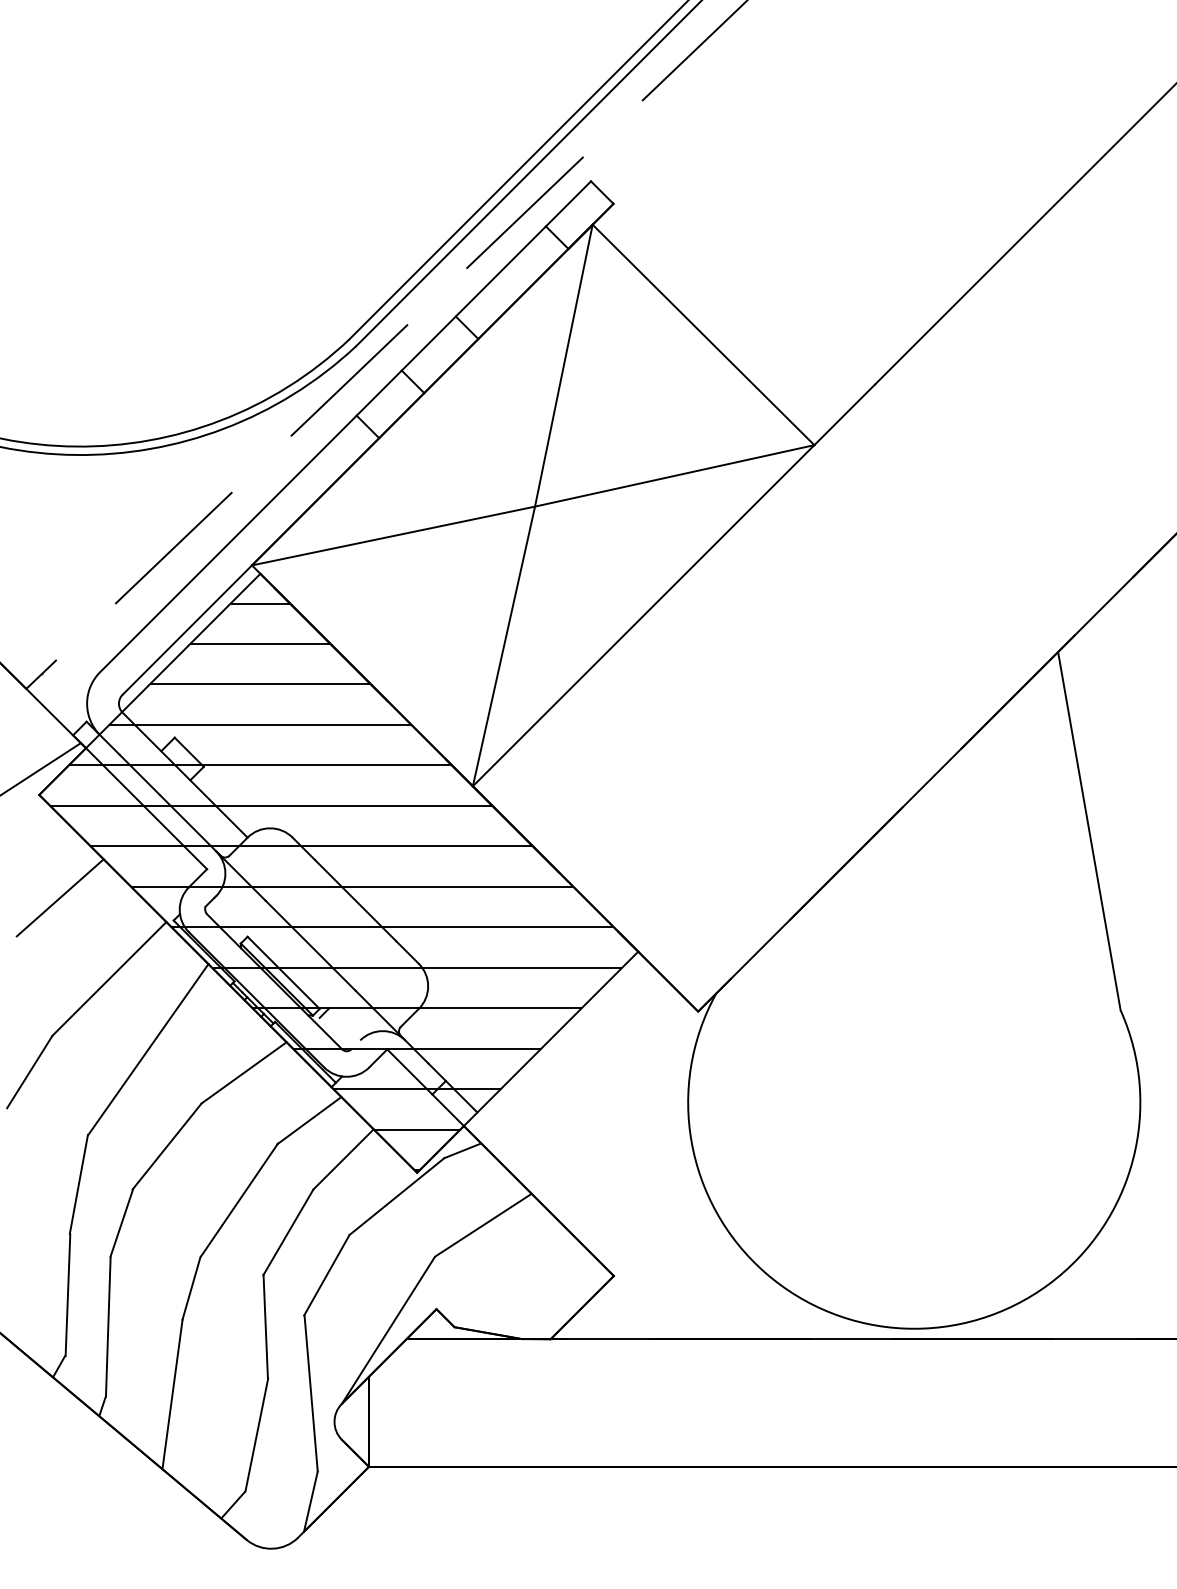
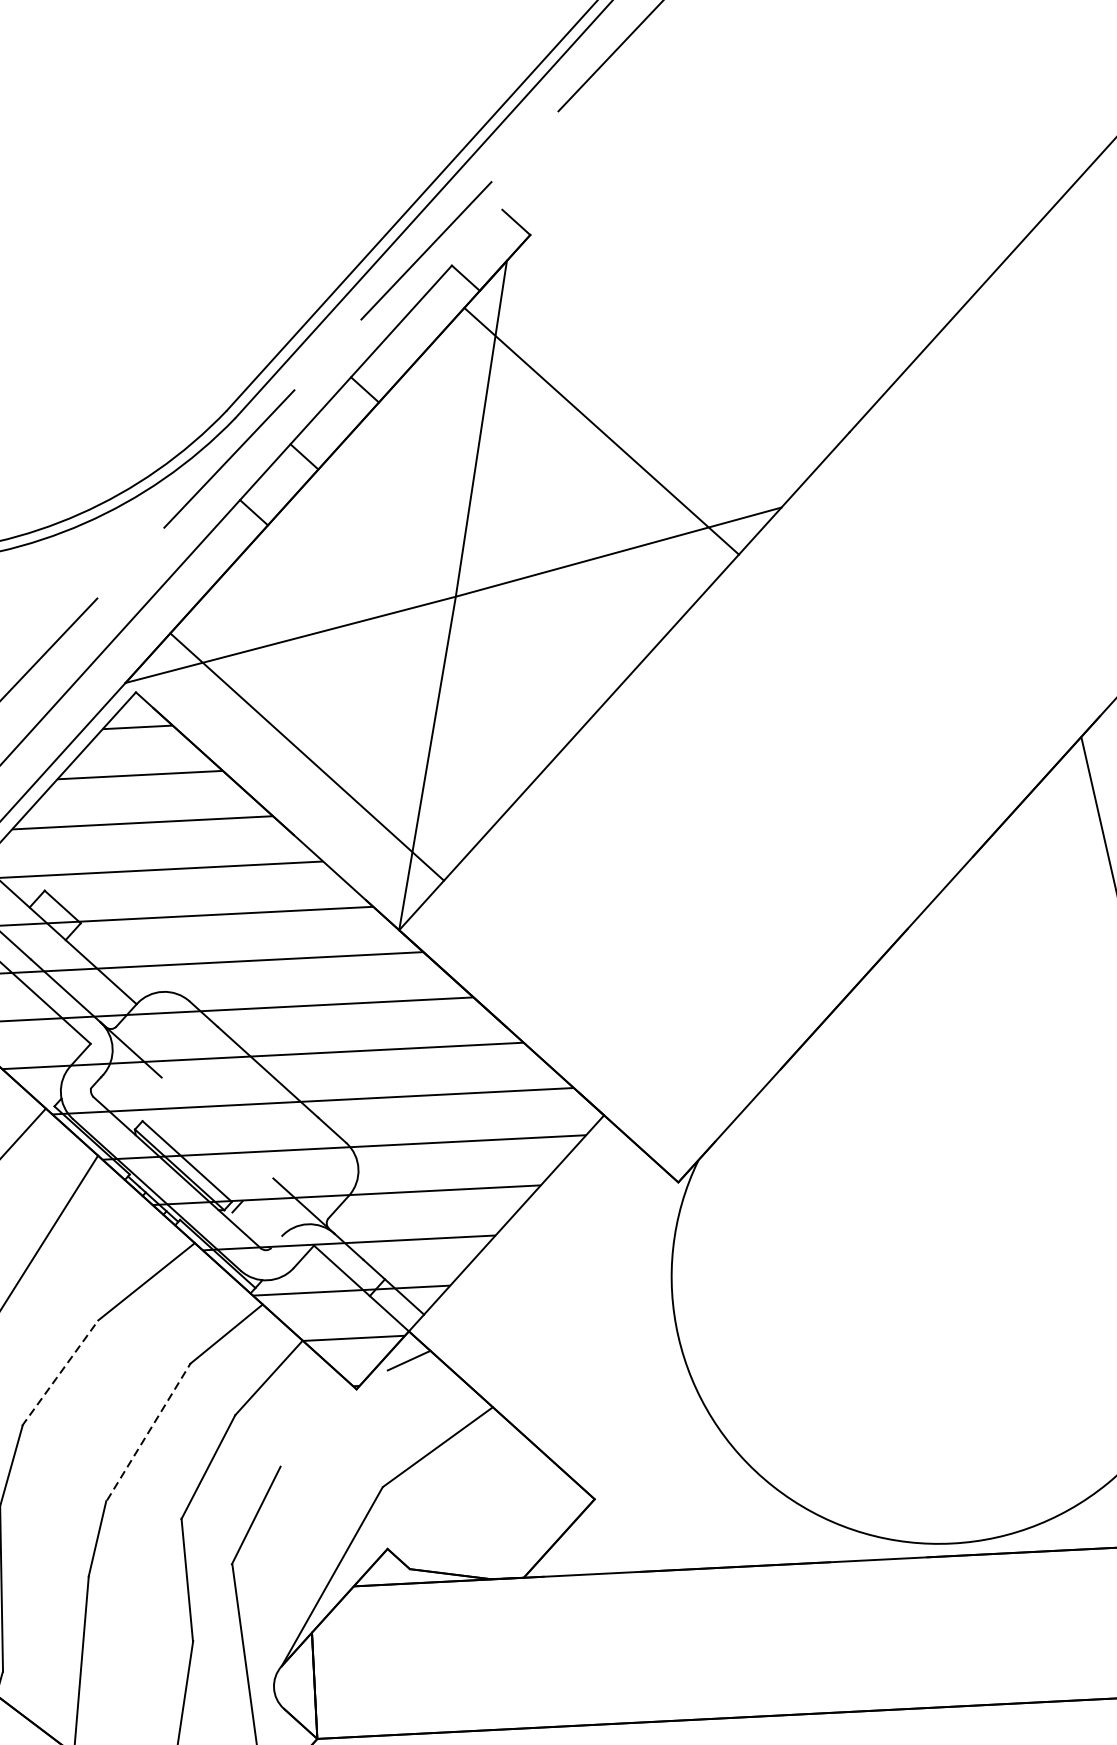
line: (568, 203) -> (477, 237), removed
line: (703, 334) -> (601, 430), moved
line: (362, 675) -> (307, 756), moved
line: (310, 945) -> (217, 1127), removed
line: (167, 1146) -> (60, 1373), solid -> dashed
line: (396, 1196) -> (333, 1418), removed
line: (239, 1199) -> (148, 1431), solid -> dashed

